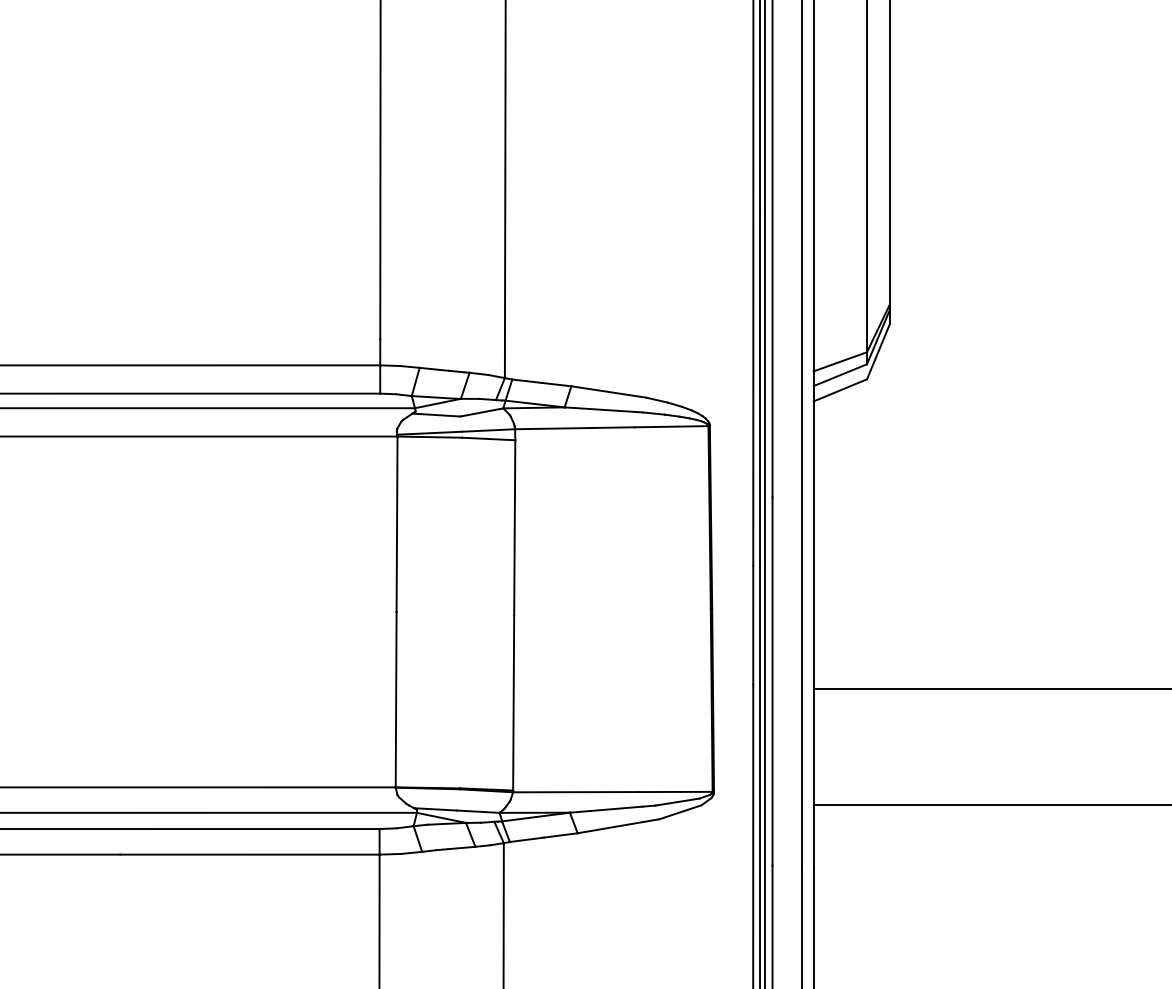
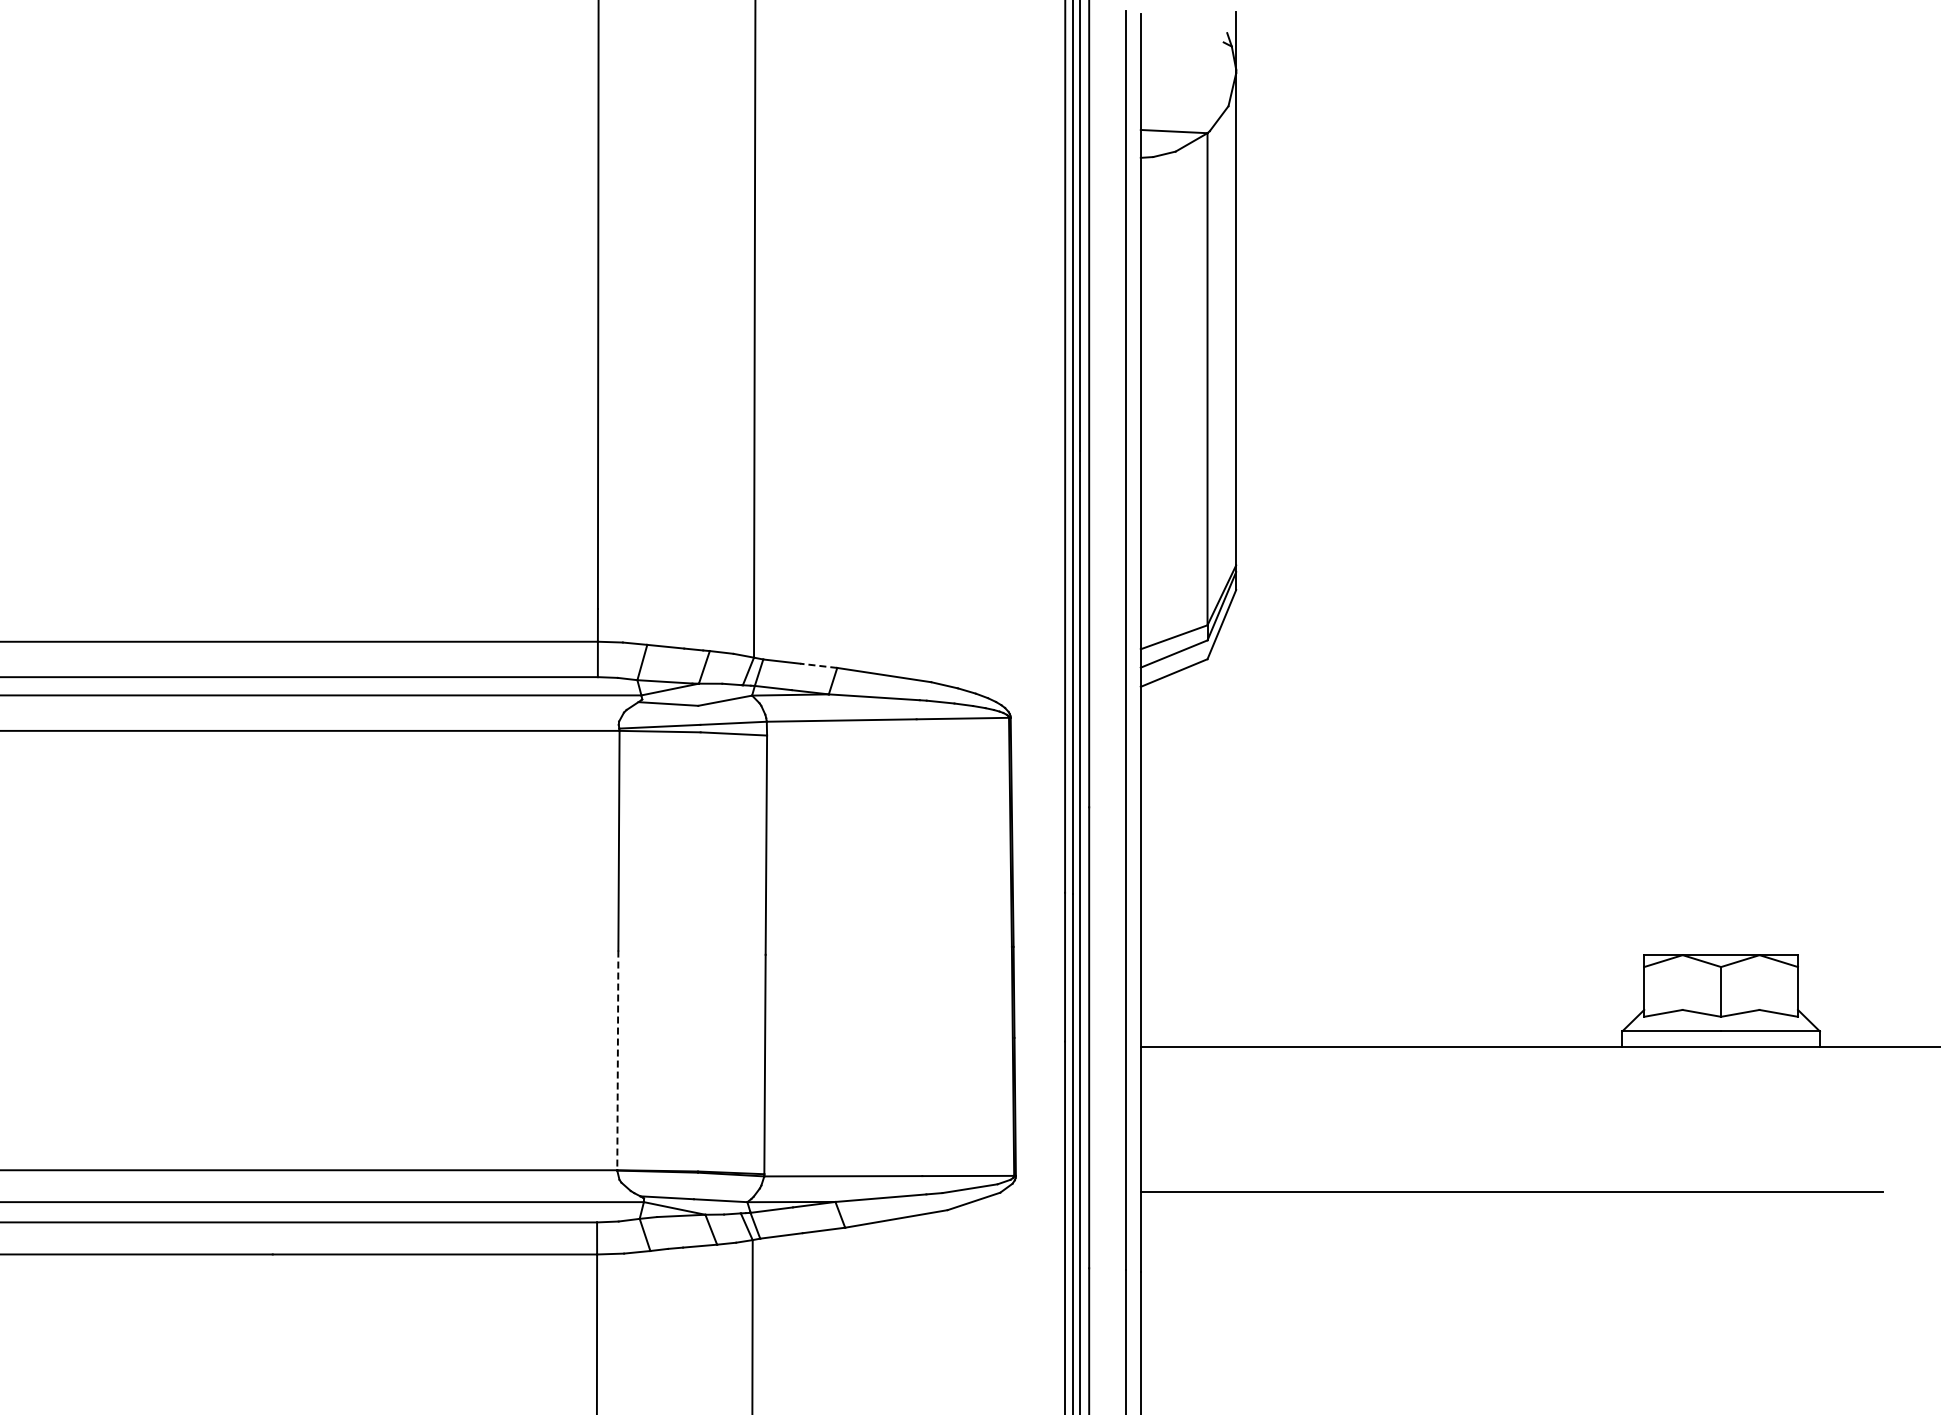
line: (556, 384) -> (818, 665), solid -> dashed
line: (395, 699) -> (617, 1060), solid -> dashed

